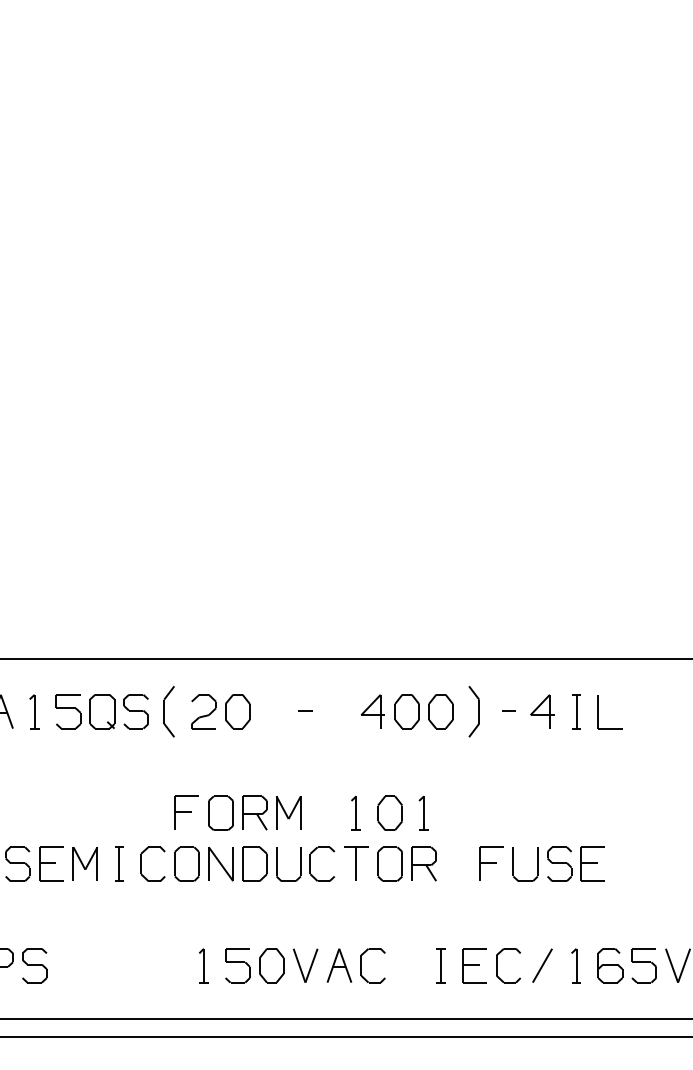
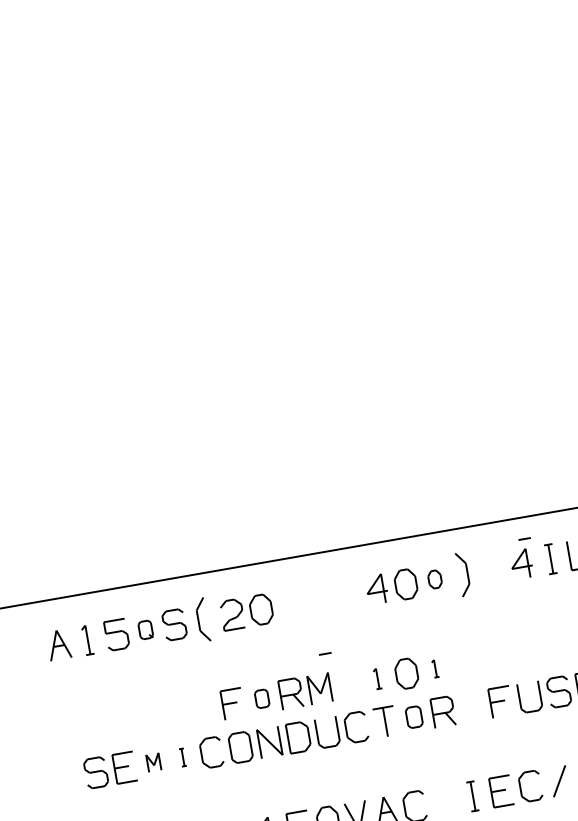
line: (305, 710) -> (325, 653), moved
line: (508, 710) -> (524, 538), moved
part: (102, 711) -> (145, 629), size x0.6
part: (440, 711) -> (434, 579), size x0.6
part: (220, 812) -> (261, 698), size x0.6
part: (355, 812) -> (376, 678), size x0.7
part: (423, 812) -> (435, 668), size x0.6
part: (84, 863) -> (153, 762), size x0.6
part: (119, 863) -> (182, 757), size x0.6
part: (389, 863) -> (413, 716), size x0.7

